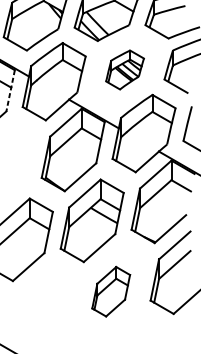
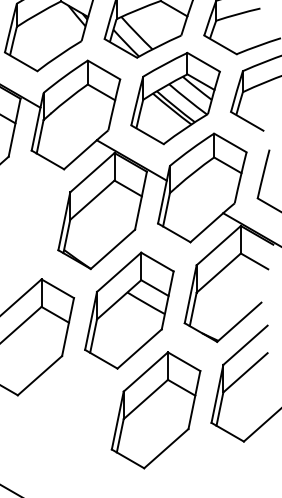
part: (125, 69) -> (175, 98), size x1.67
line: (10, 90) -> (14, 127), dashed -> solid
part: (110, 291) -> (155, 410), size x1.67

